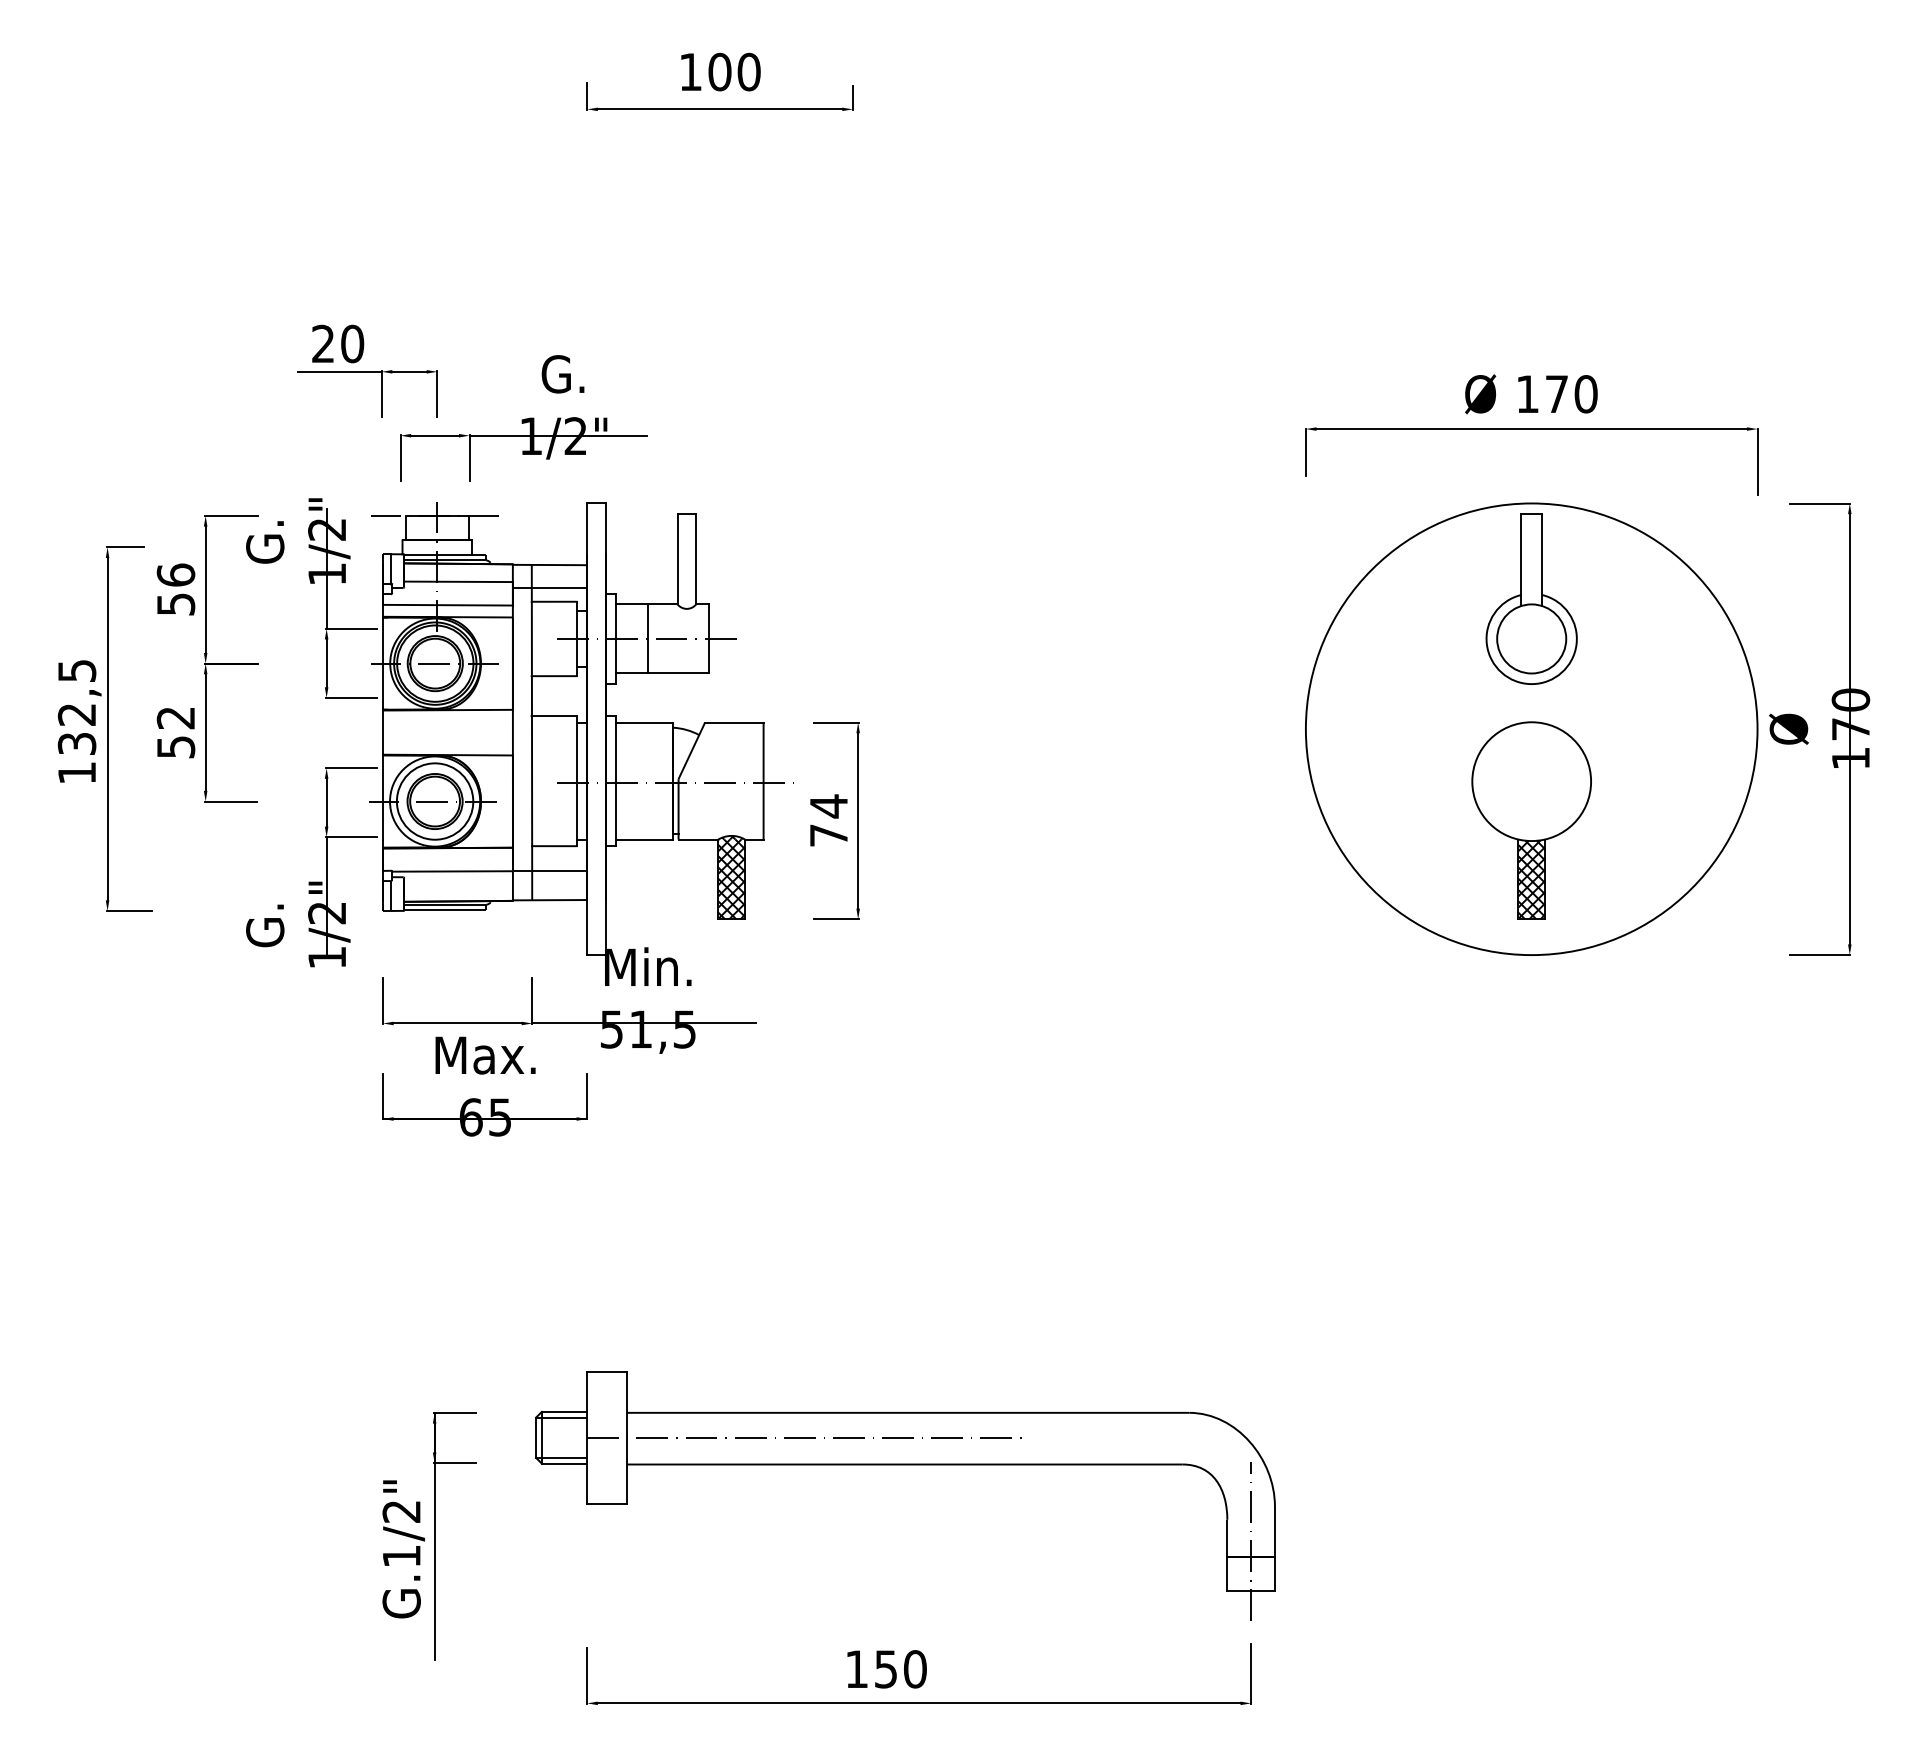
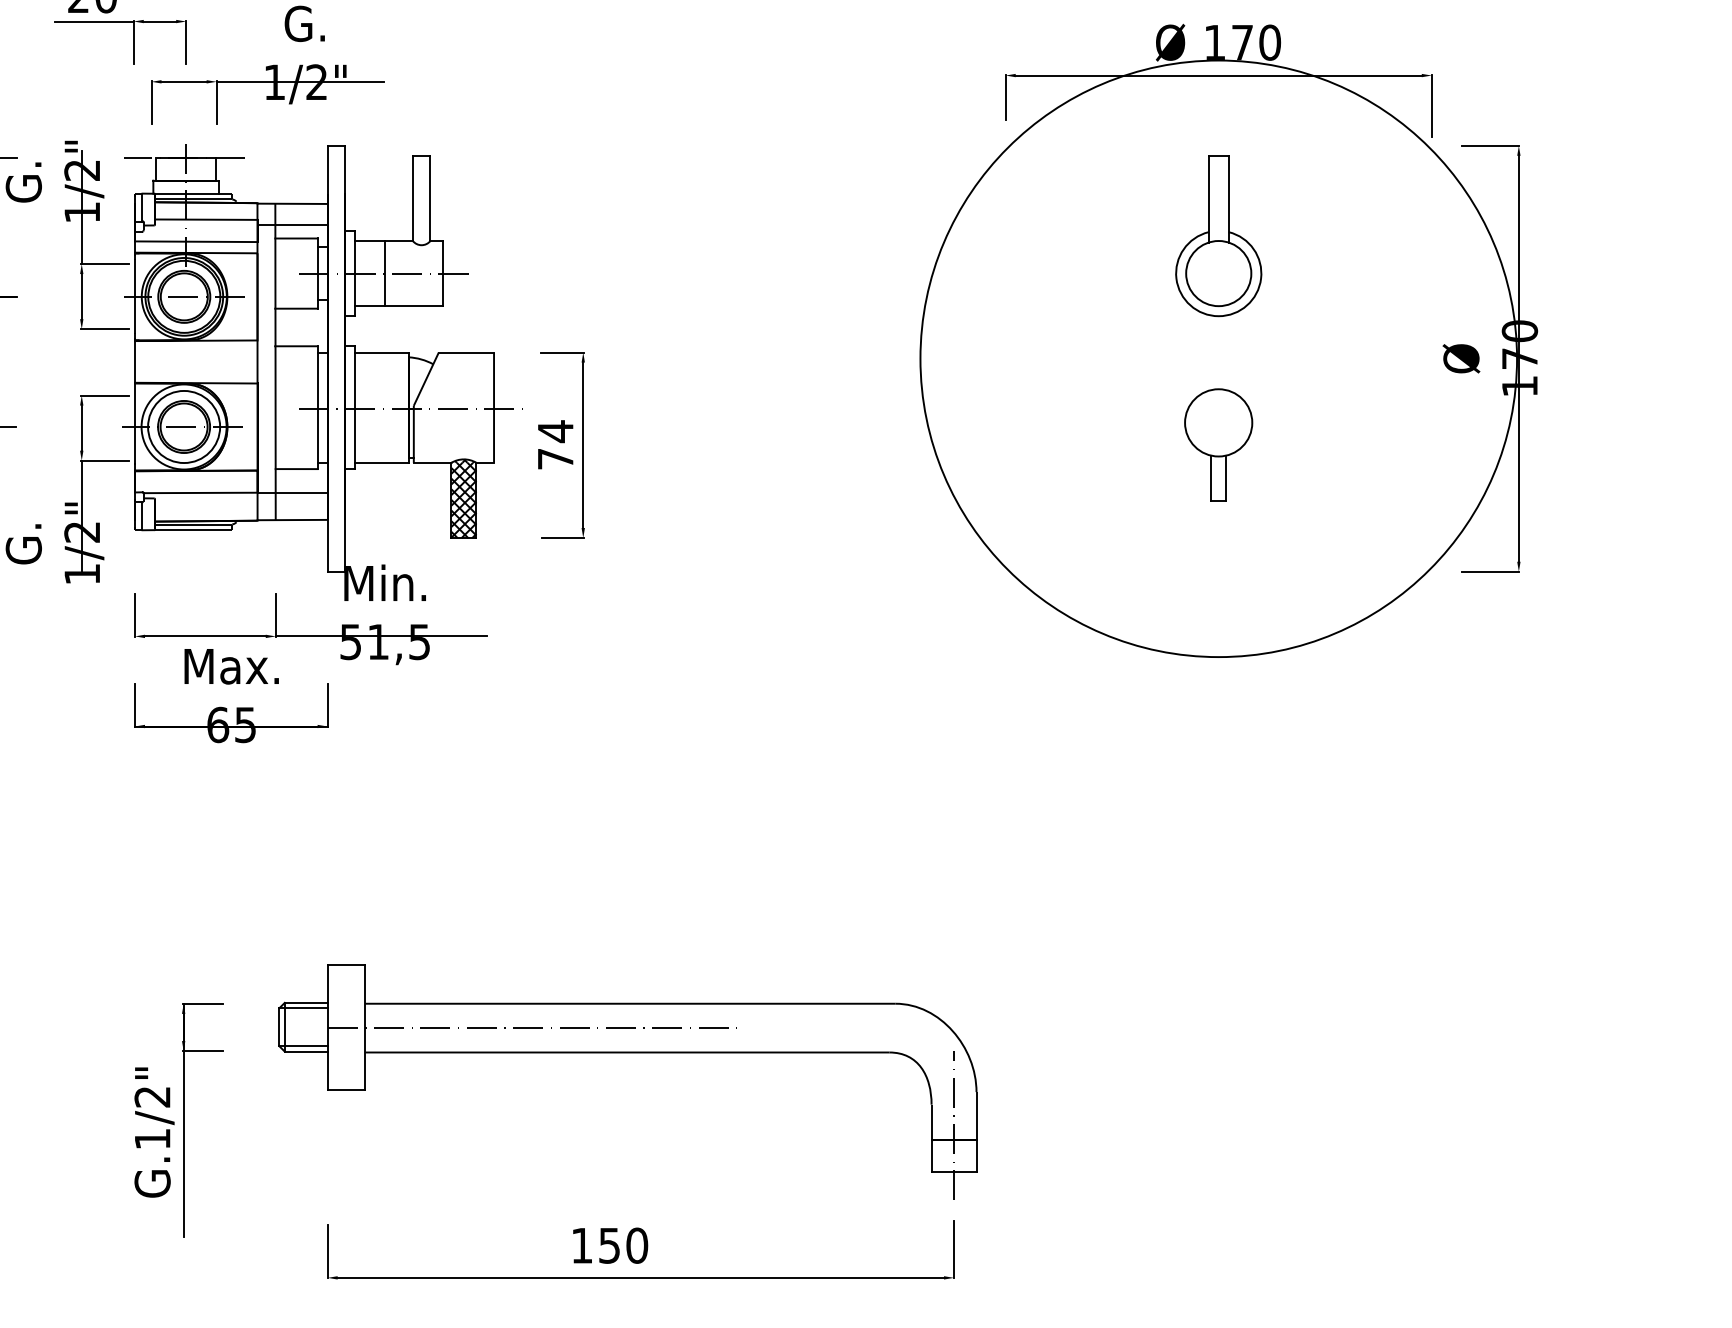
circle: (1531, 729) -> (1218, 359), size x1.4
part: (1531, 820) -> (1218, 444), size x0.6

